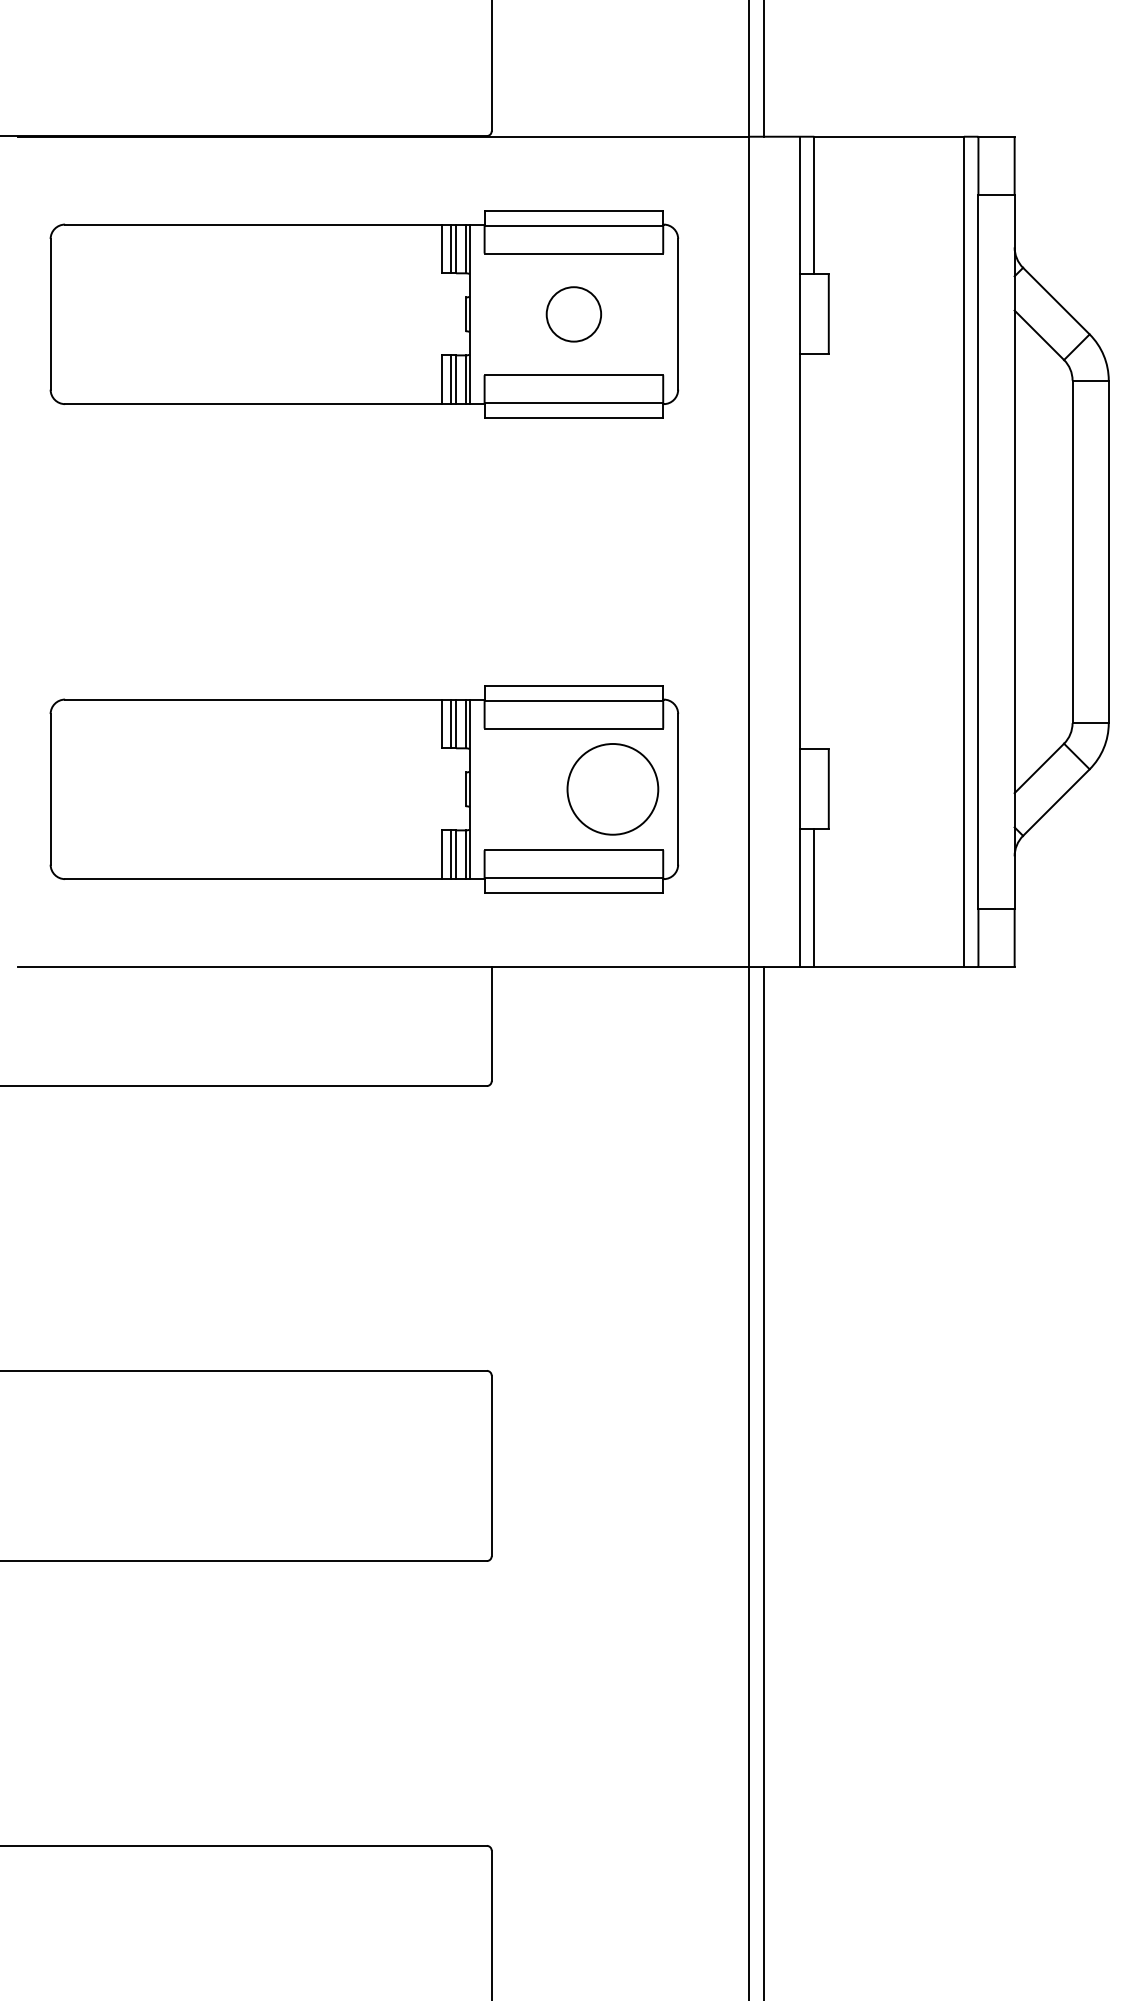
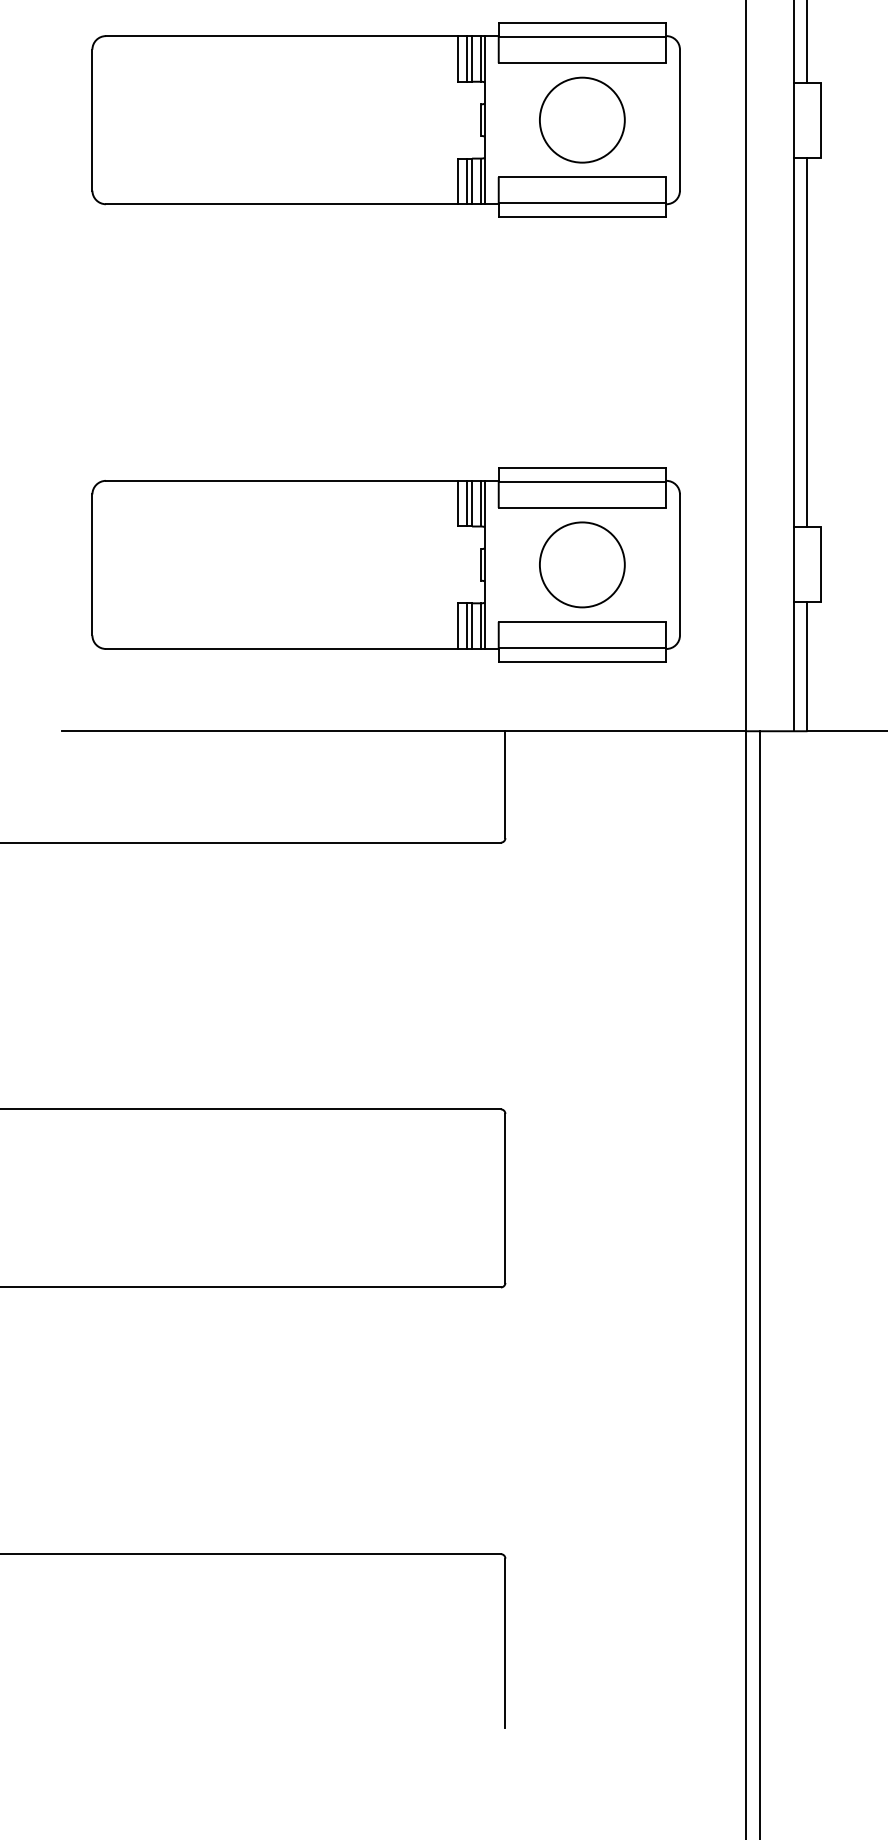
circle: (573, 314) -> (581, 120), size x1.67
line: (814, 551) -> (807, 342), added
circle: (612, 789) -> (581, 565), moved

